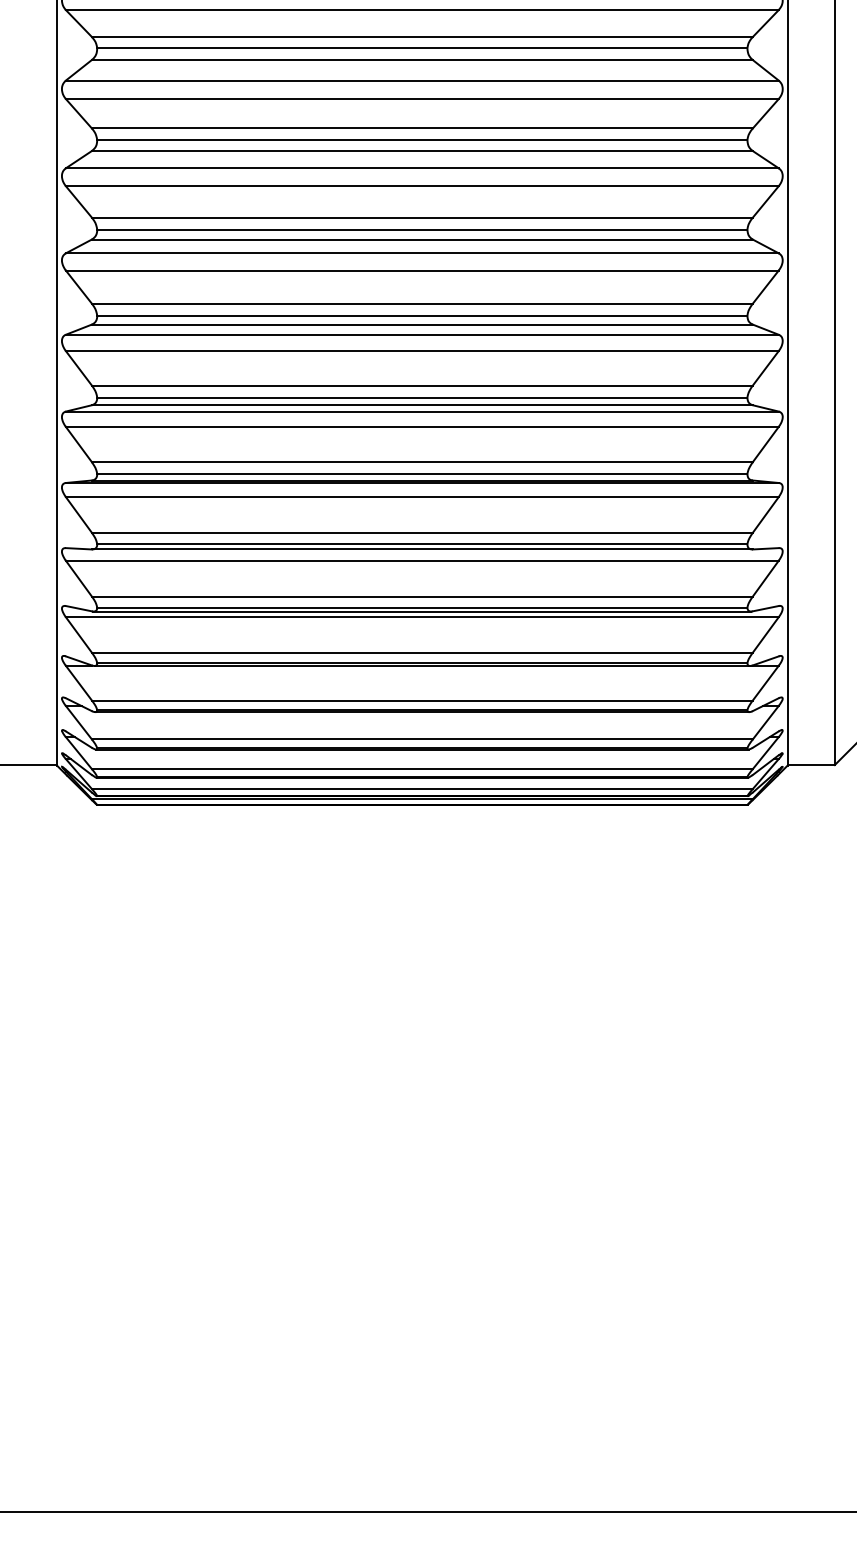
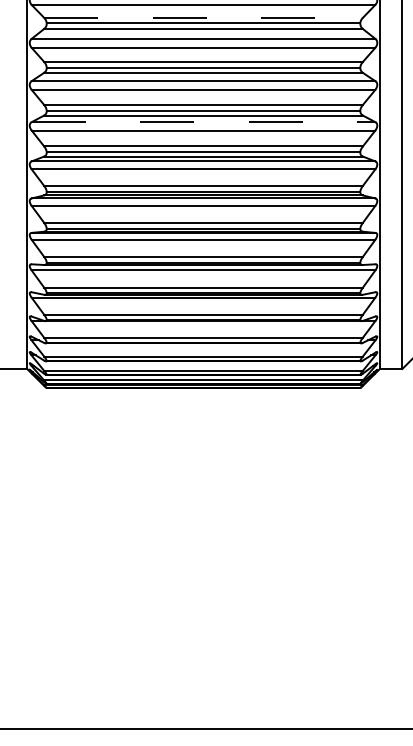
line: (424, 36) -> (204, 17), solid -> dashed
line: (422, 253) -> (203, 122), solid -> dashed

